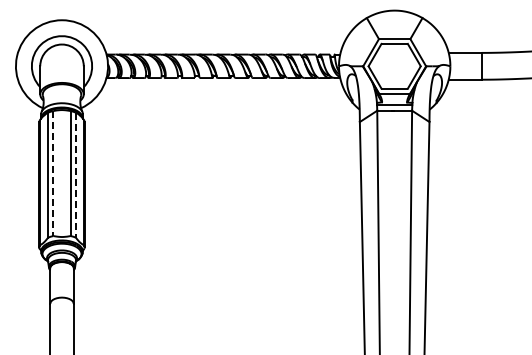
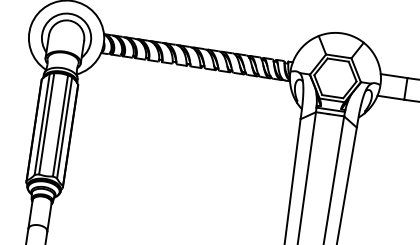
line: (53, 173) -> (46, 123), dashed -> solid
line: (75, 175) -> (64, 128), dashed -> solid

